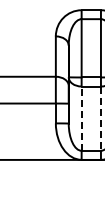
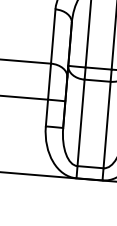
line: (81, 118) -> (80, 122), dashed -> solid
line: (100, 119) -> (106, 126), dashed -> solid

